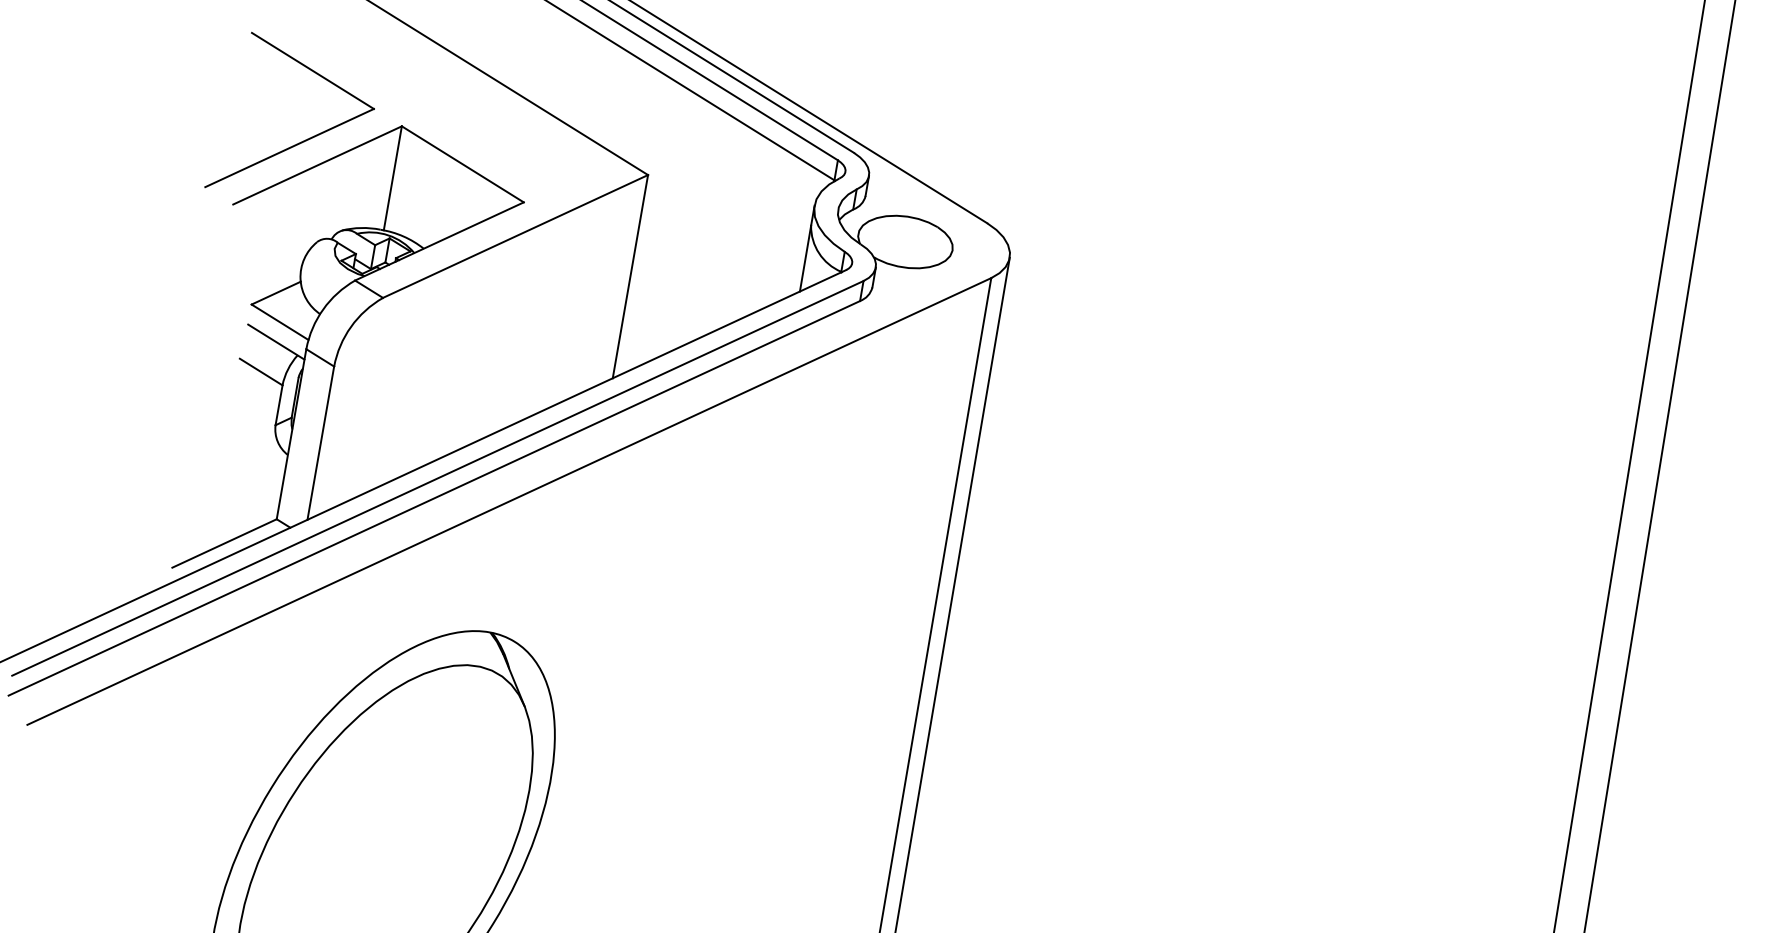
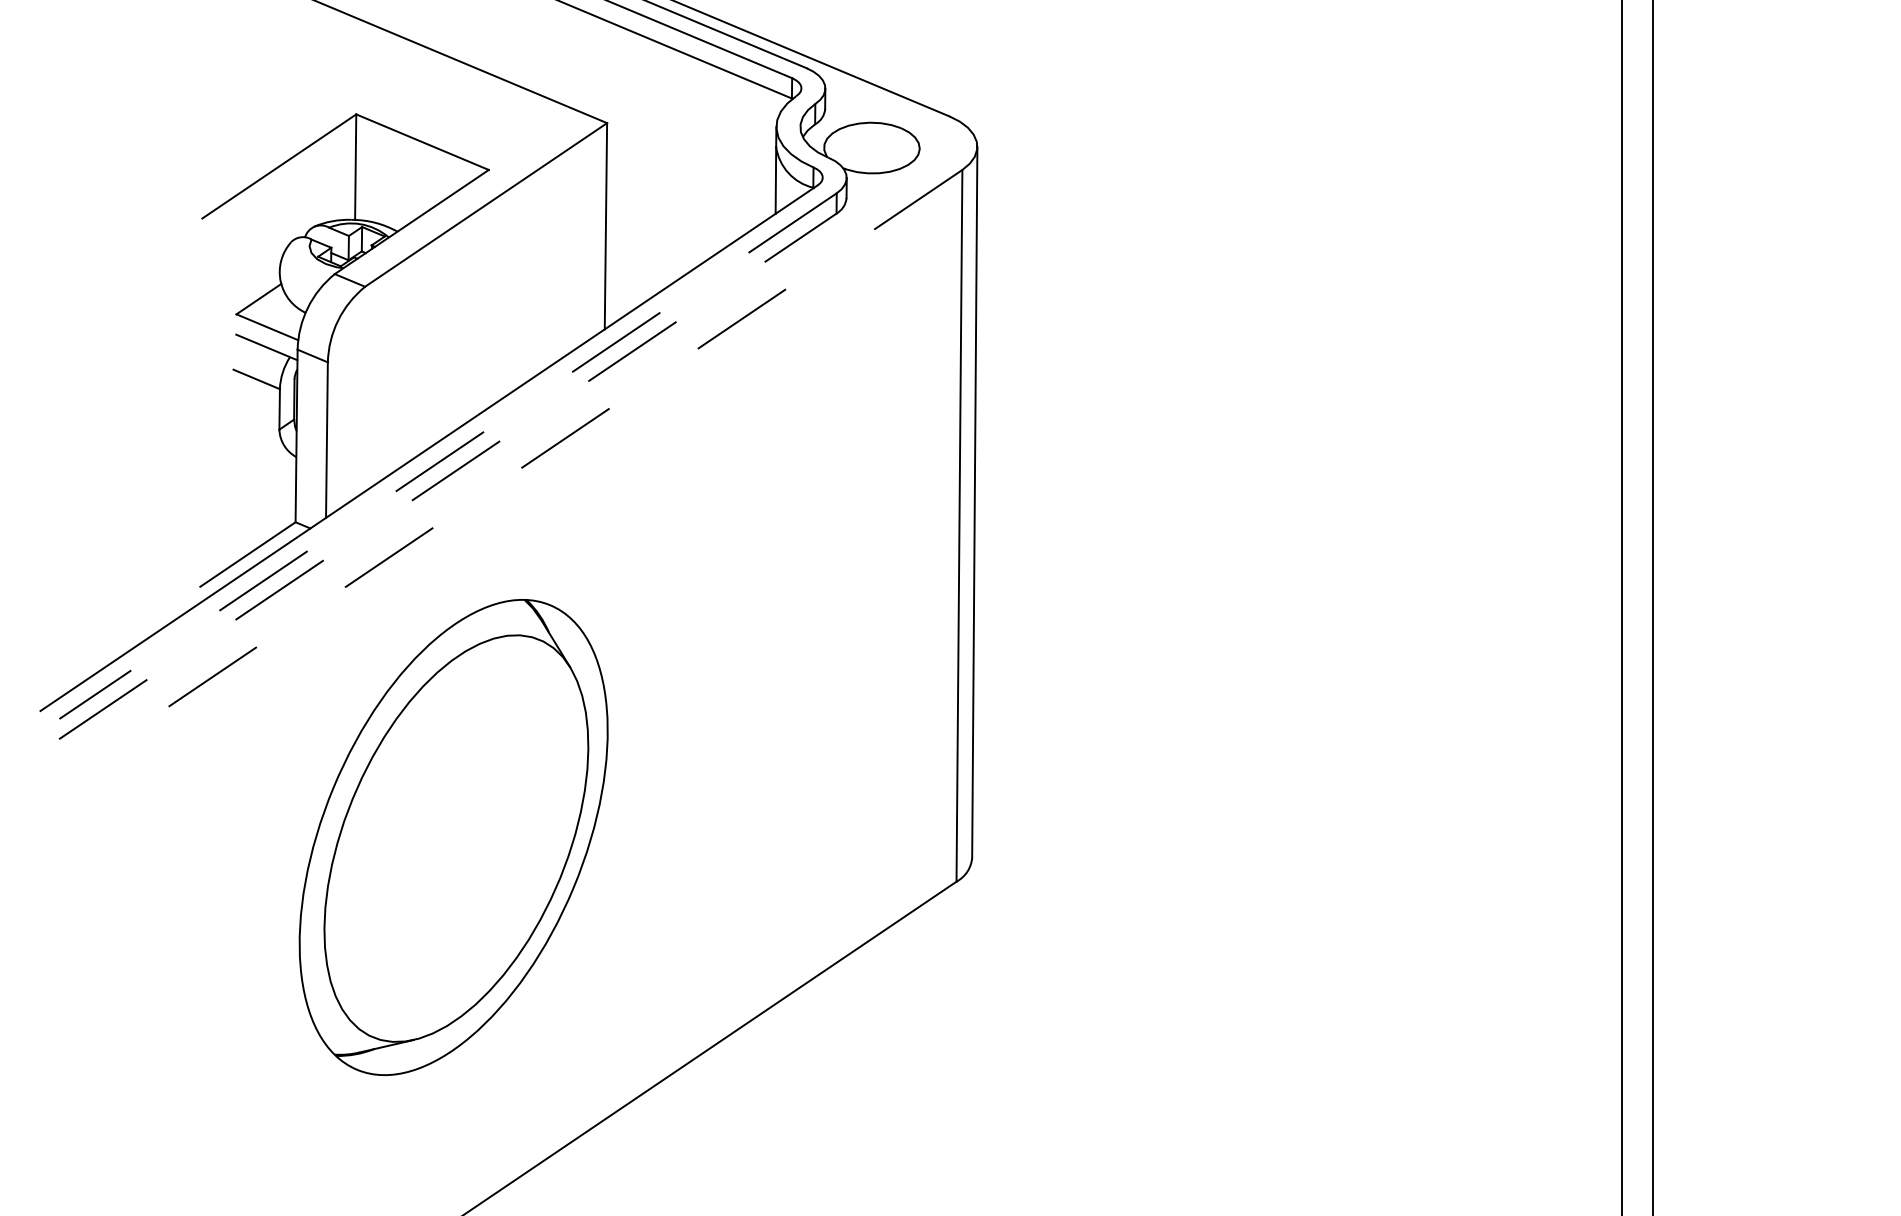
part: (302, 140) -> (260, 144), removed
line: (437, 478) -> (447, 456), solid -> dashed
line: (435, 498) -> (448, 476), solid -> dashed
line: (508, 501) -> (521, 467), solid -> dashed

